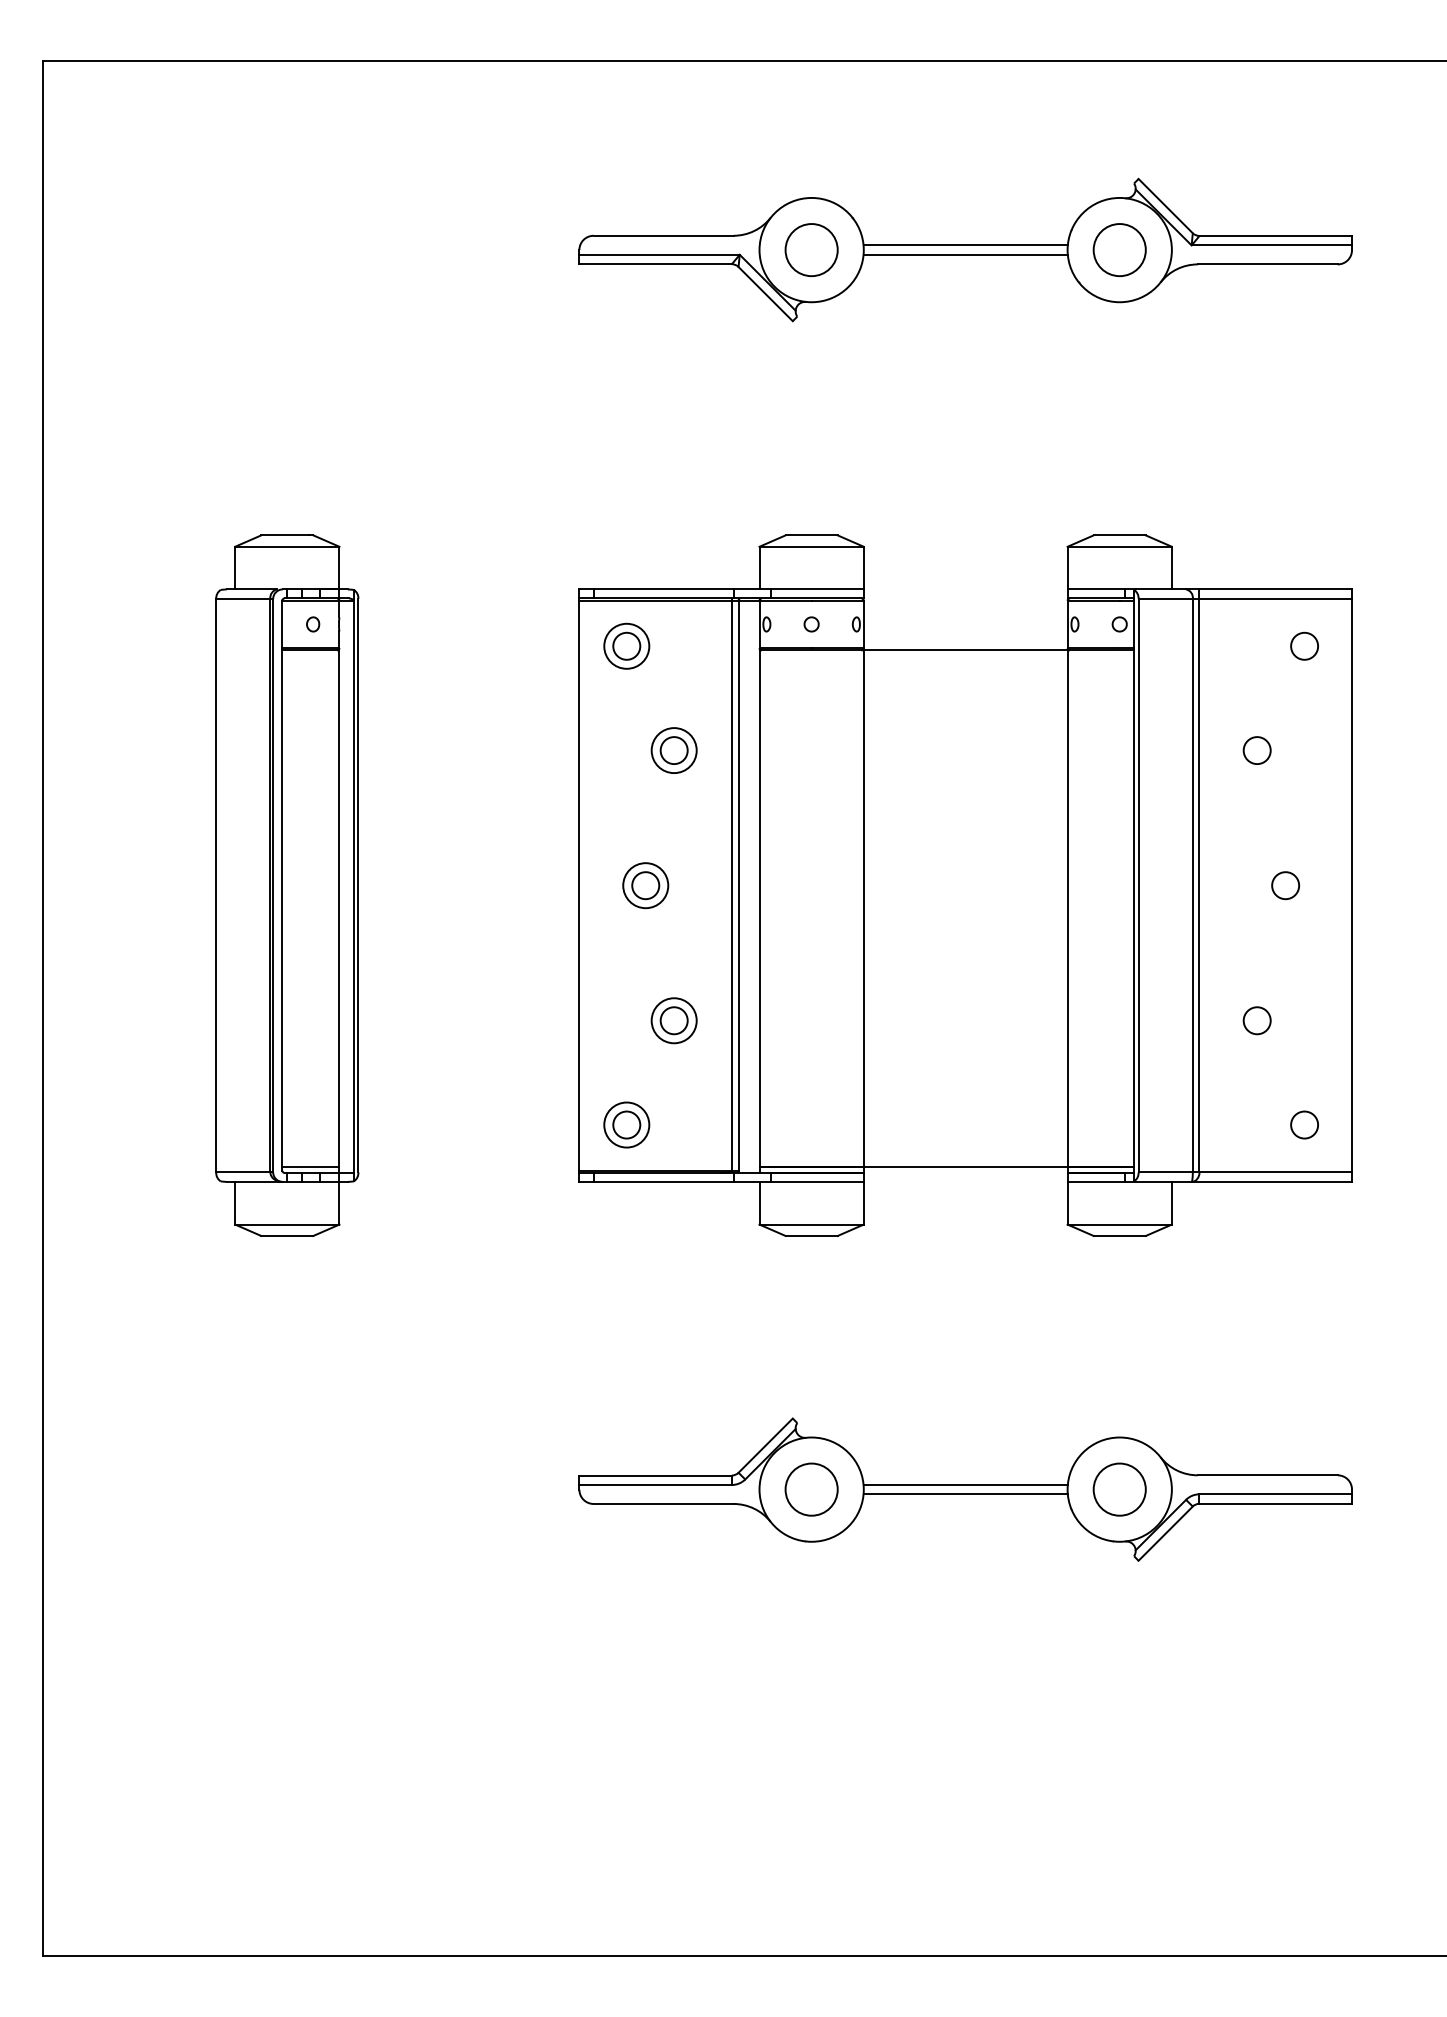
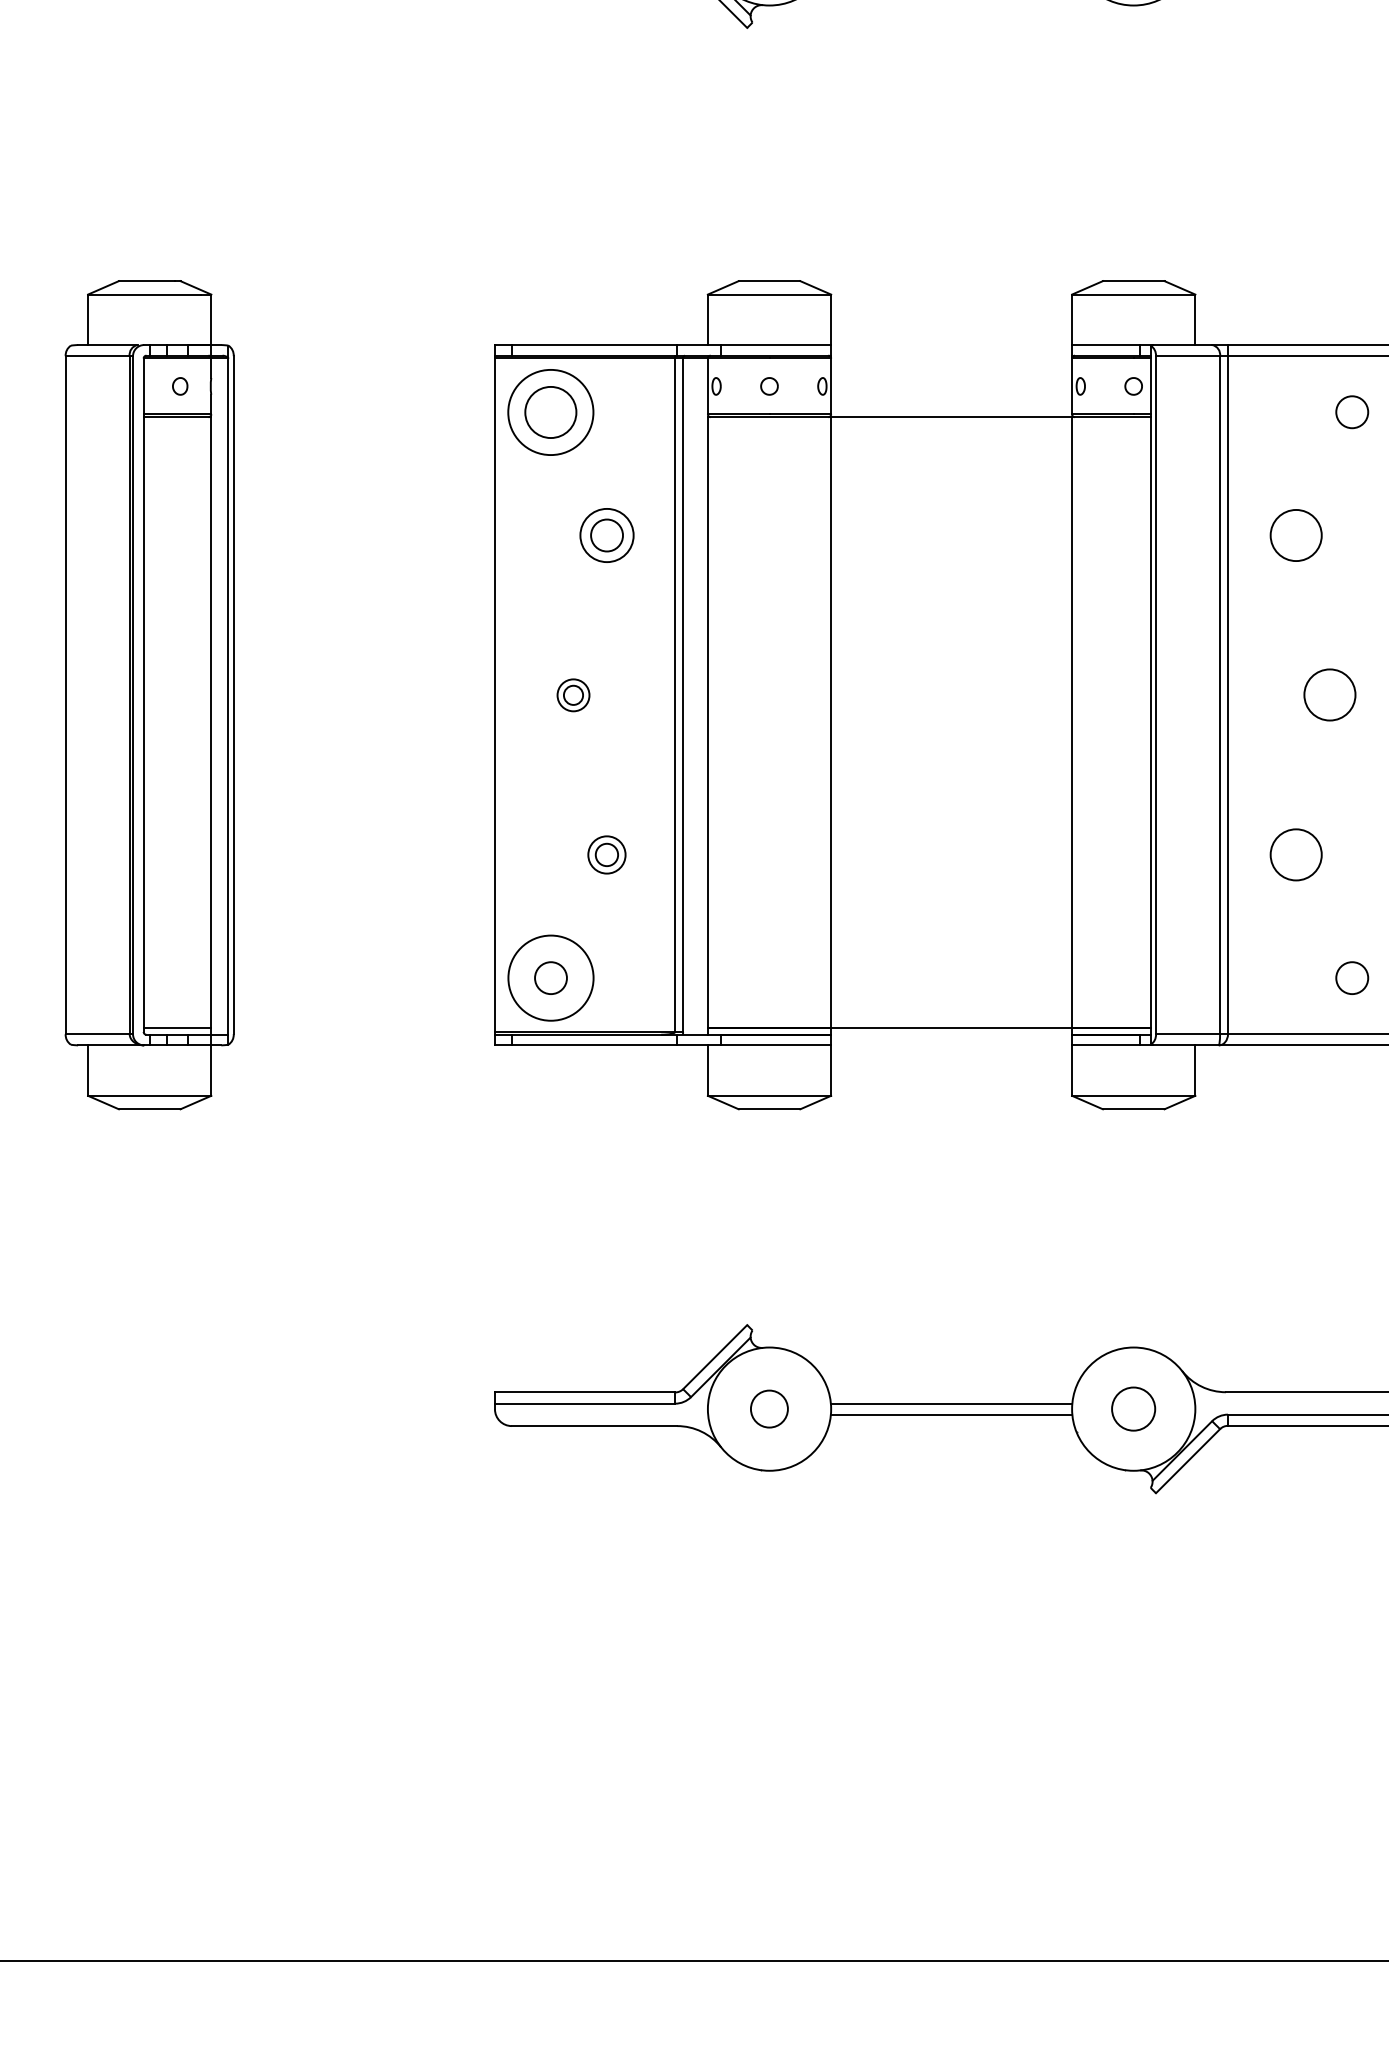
part: (626, 645) -> (550, 411), size x1.6
circle: (1256, 750) -> (1295, 535), size x1.6
part: (645, 885) -> (573, 694), size x0.6
circle: (1285, 885) -> (1329, 694), size x1.6
part: (673, 1020) -> (606, 854), size x0.7
circle: (1256, 1020) -> (1295, 854), size x1.6
circle: (626, 1124) -> (550, 977), size x1.6
circle: (811, 1489) -> (769, 1408), size x0.6
circle: (1119, 1489) -> (1133, 1408), size x0.7

